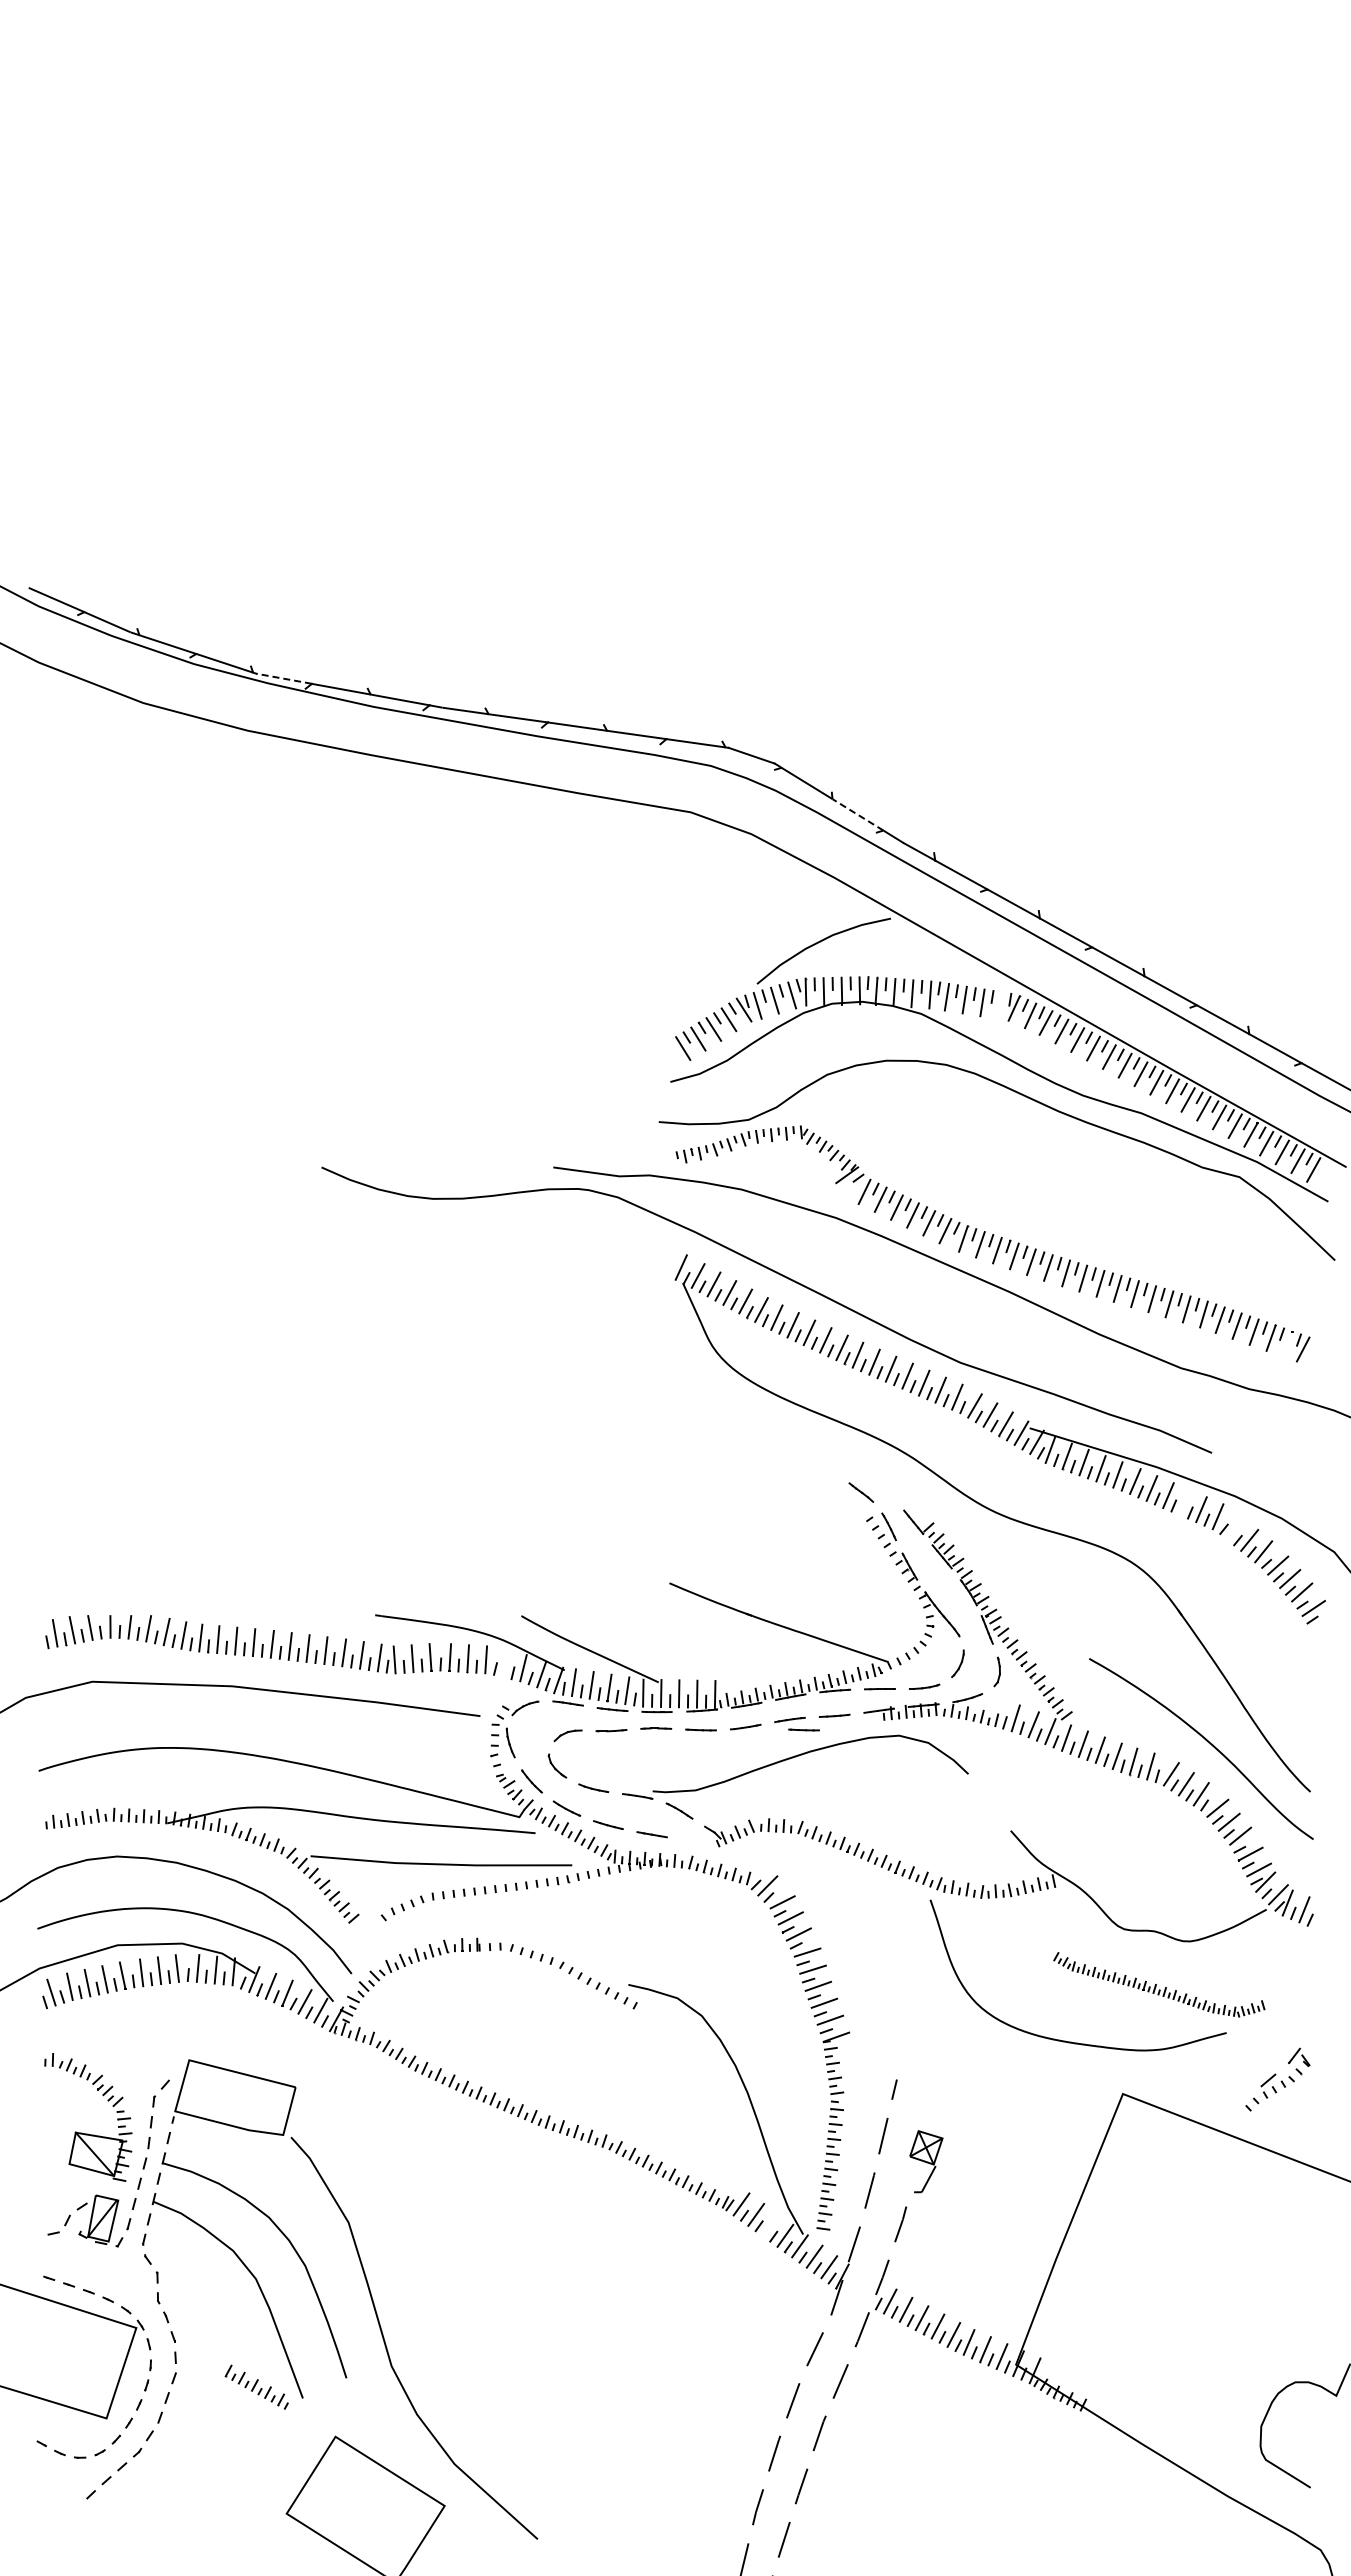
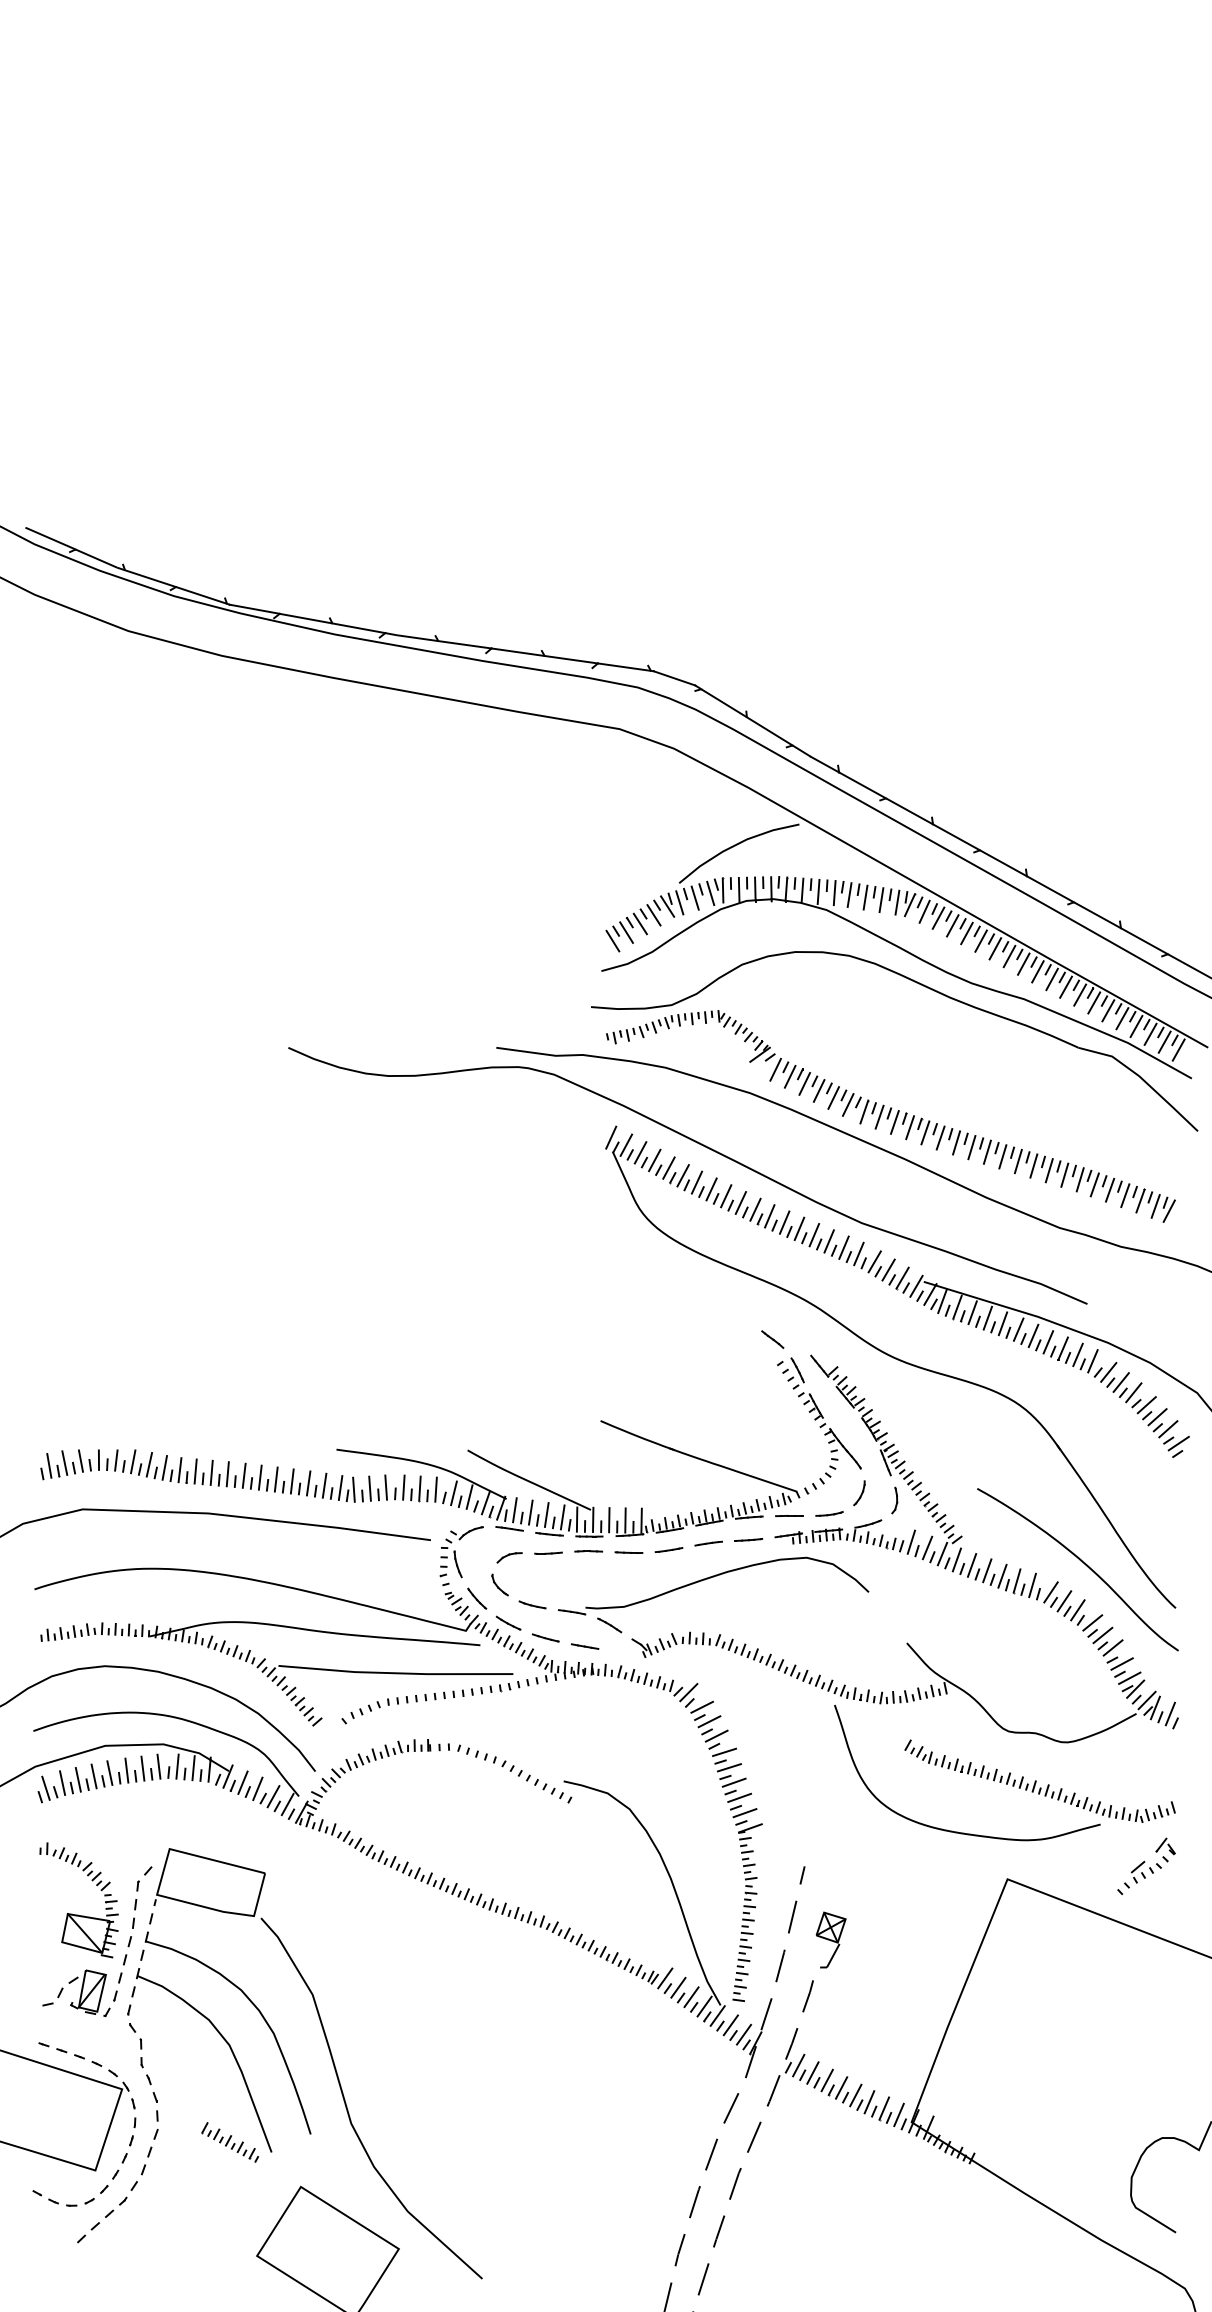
line: (283, 678) -> (254, 609), dashed -> solid
line: (858, 814) -> (770, 731), dashed -> solid
line: (1000, 1005) -> (897, 902), added
line: (1287, 1343) -> (1155, 1205), added
line: (1184, 1502) -> (1062, 1348), added
line: (1235, 1528) -> (1108, 1371), added
line: (505, 1663) -> (453, 1492), added
line: (803, 1729) -> (720, 1552), removed
part: (1159, 1984) -> (1040, 1781), size x1.43
line: (770, 2225) -> (691, 1997), added

